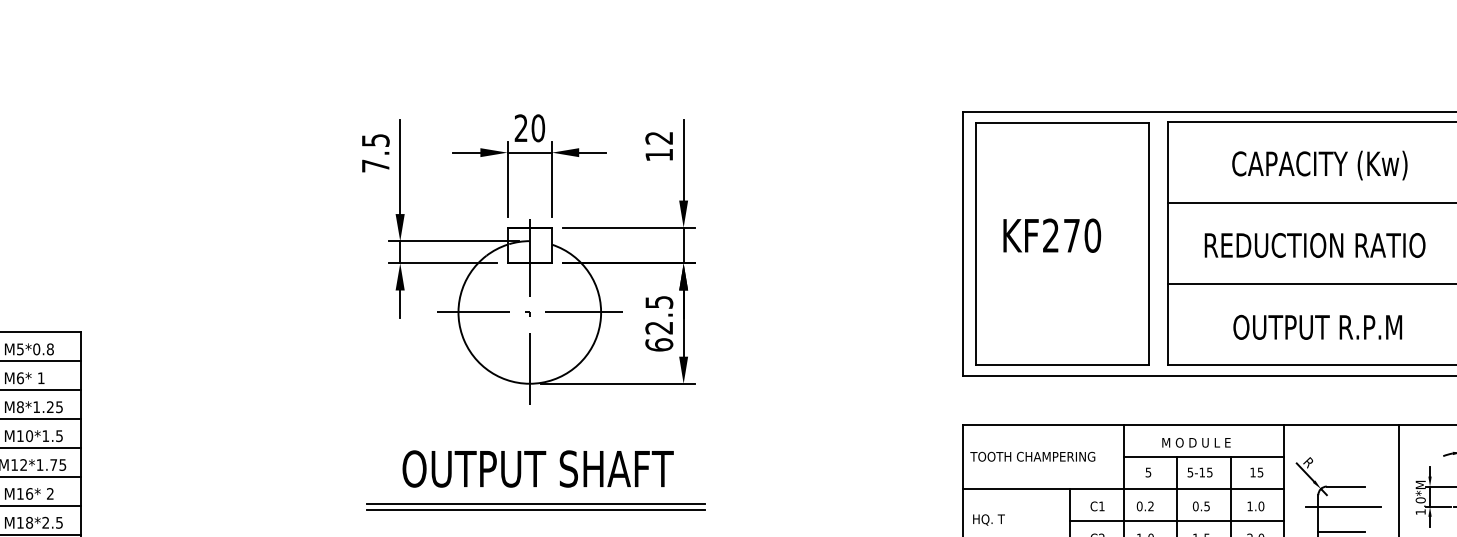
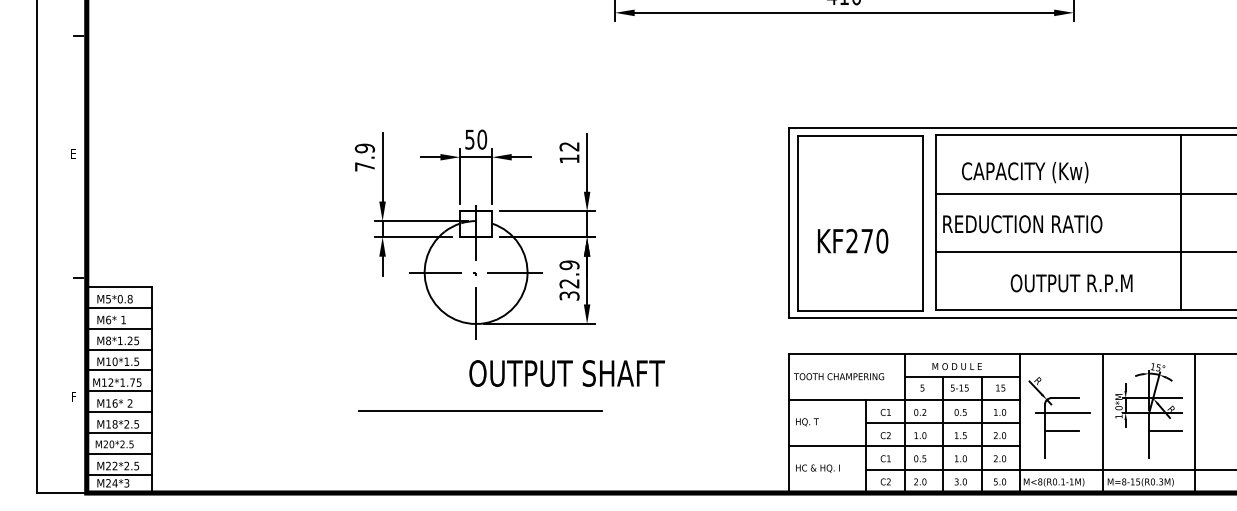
text: (520, 128) -> (469, 139), 20 -> 50
text: (375, 140) -> (364, 148), 7.5 -> 7.9
text: (1320, 165) -> (1025, 172), moved
text: (1052, 234) -> (853, 240), moved
text: (1314, 245) -> (1022, 224), moved
text: (659, 323) -> (569, 280), 62.5 -> 32.9
text: (1317, 327) -> (1071, 283), moved
text: (537, 468) -> (566, 373), moved
line: (535, 510) -> (480, 415), removed

